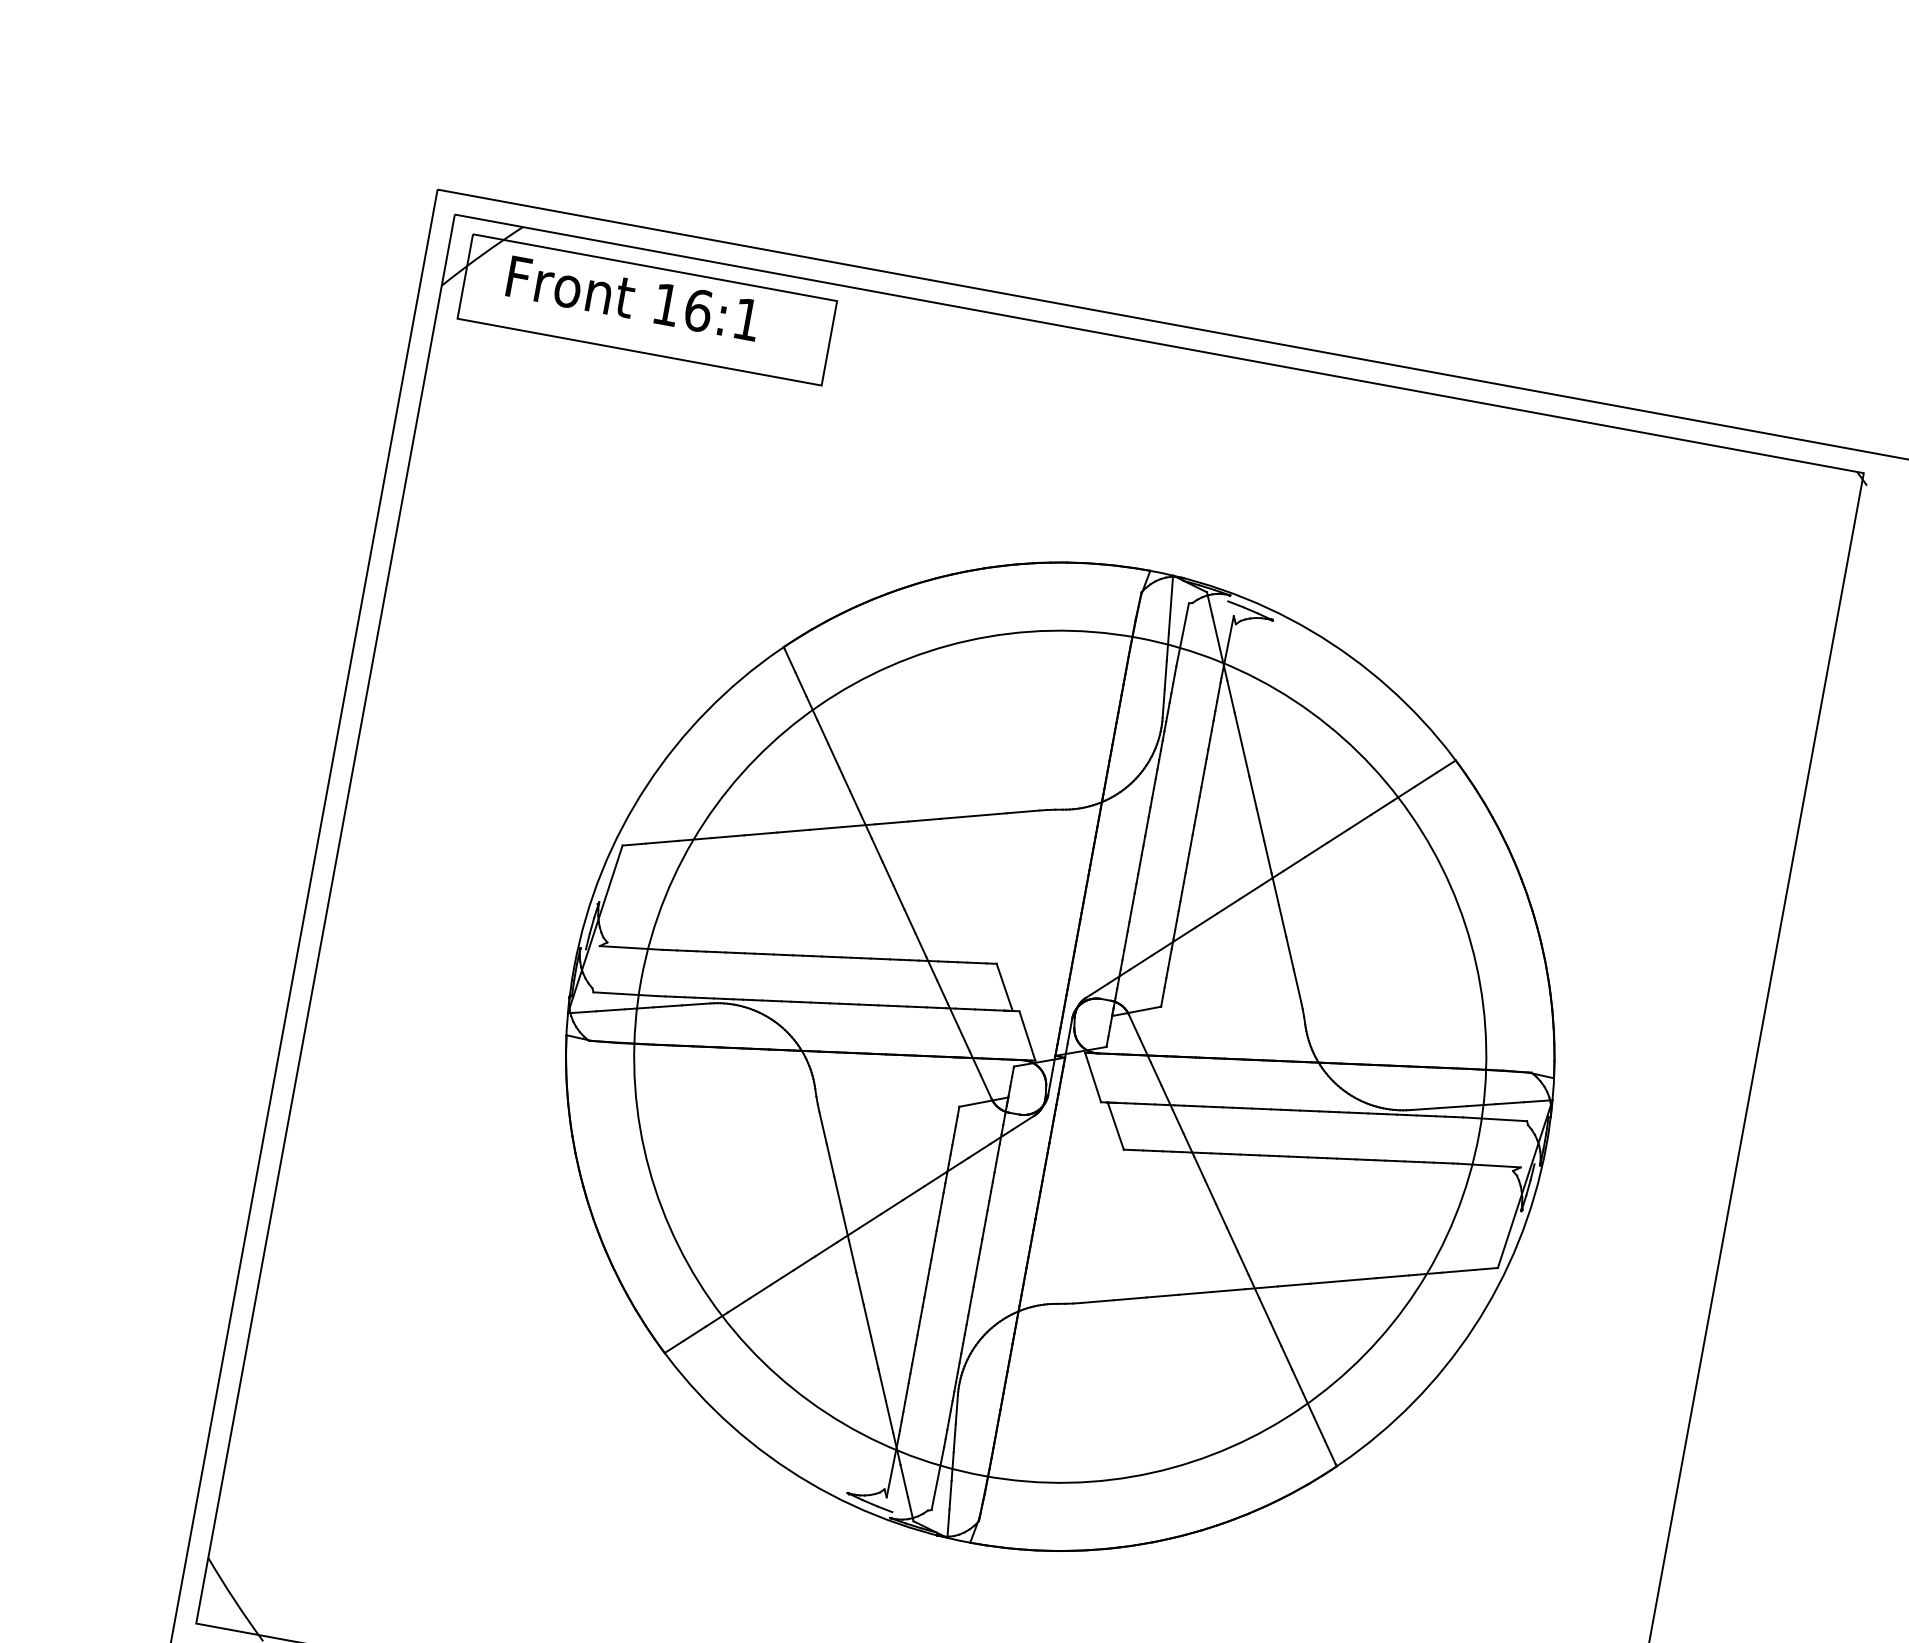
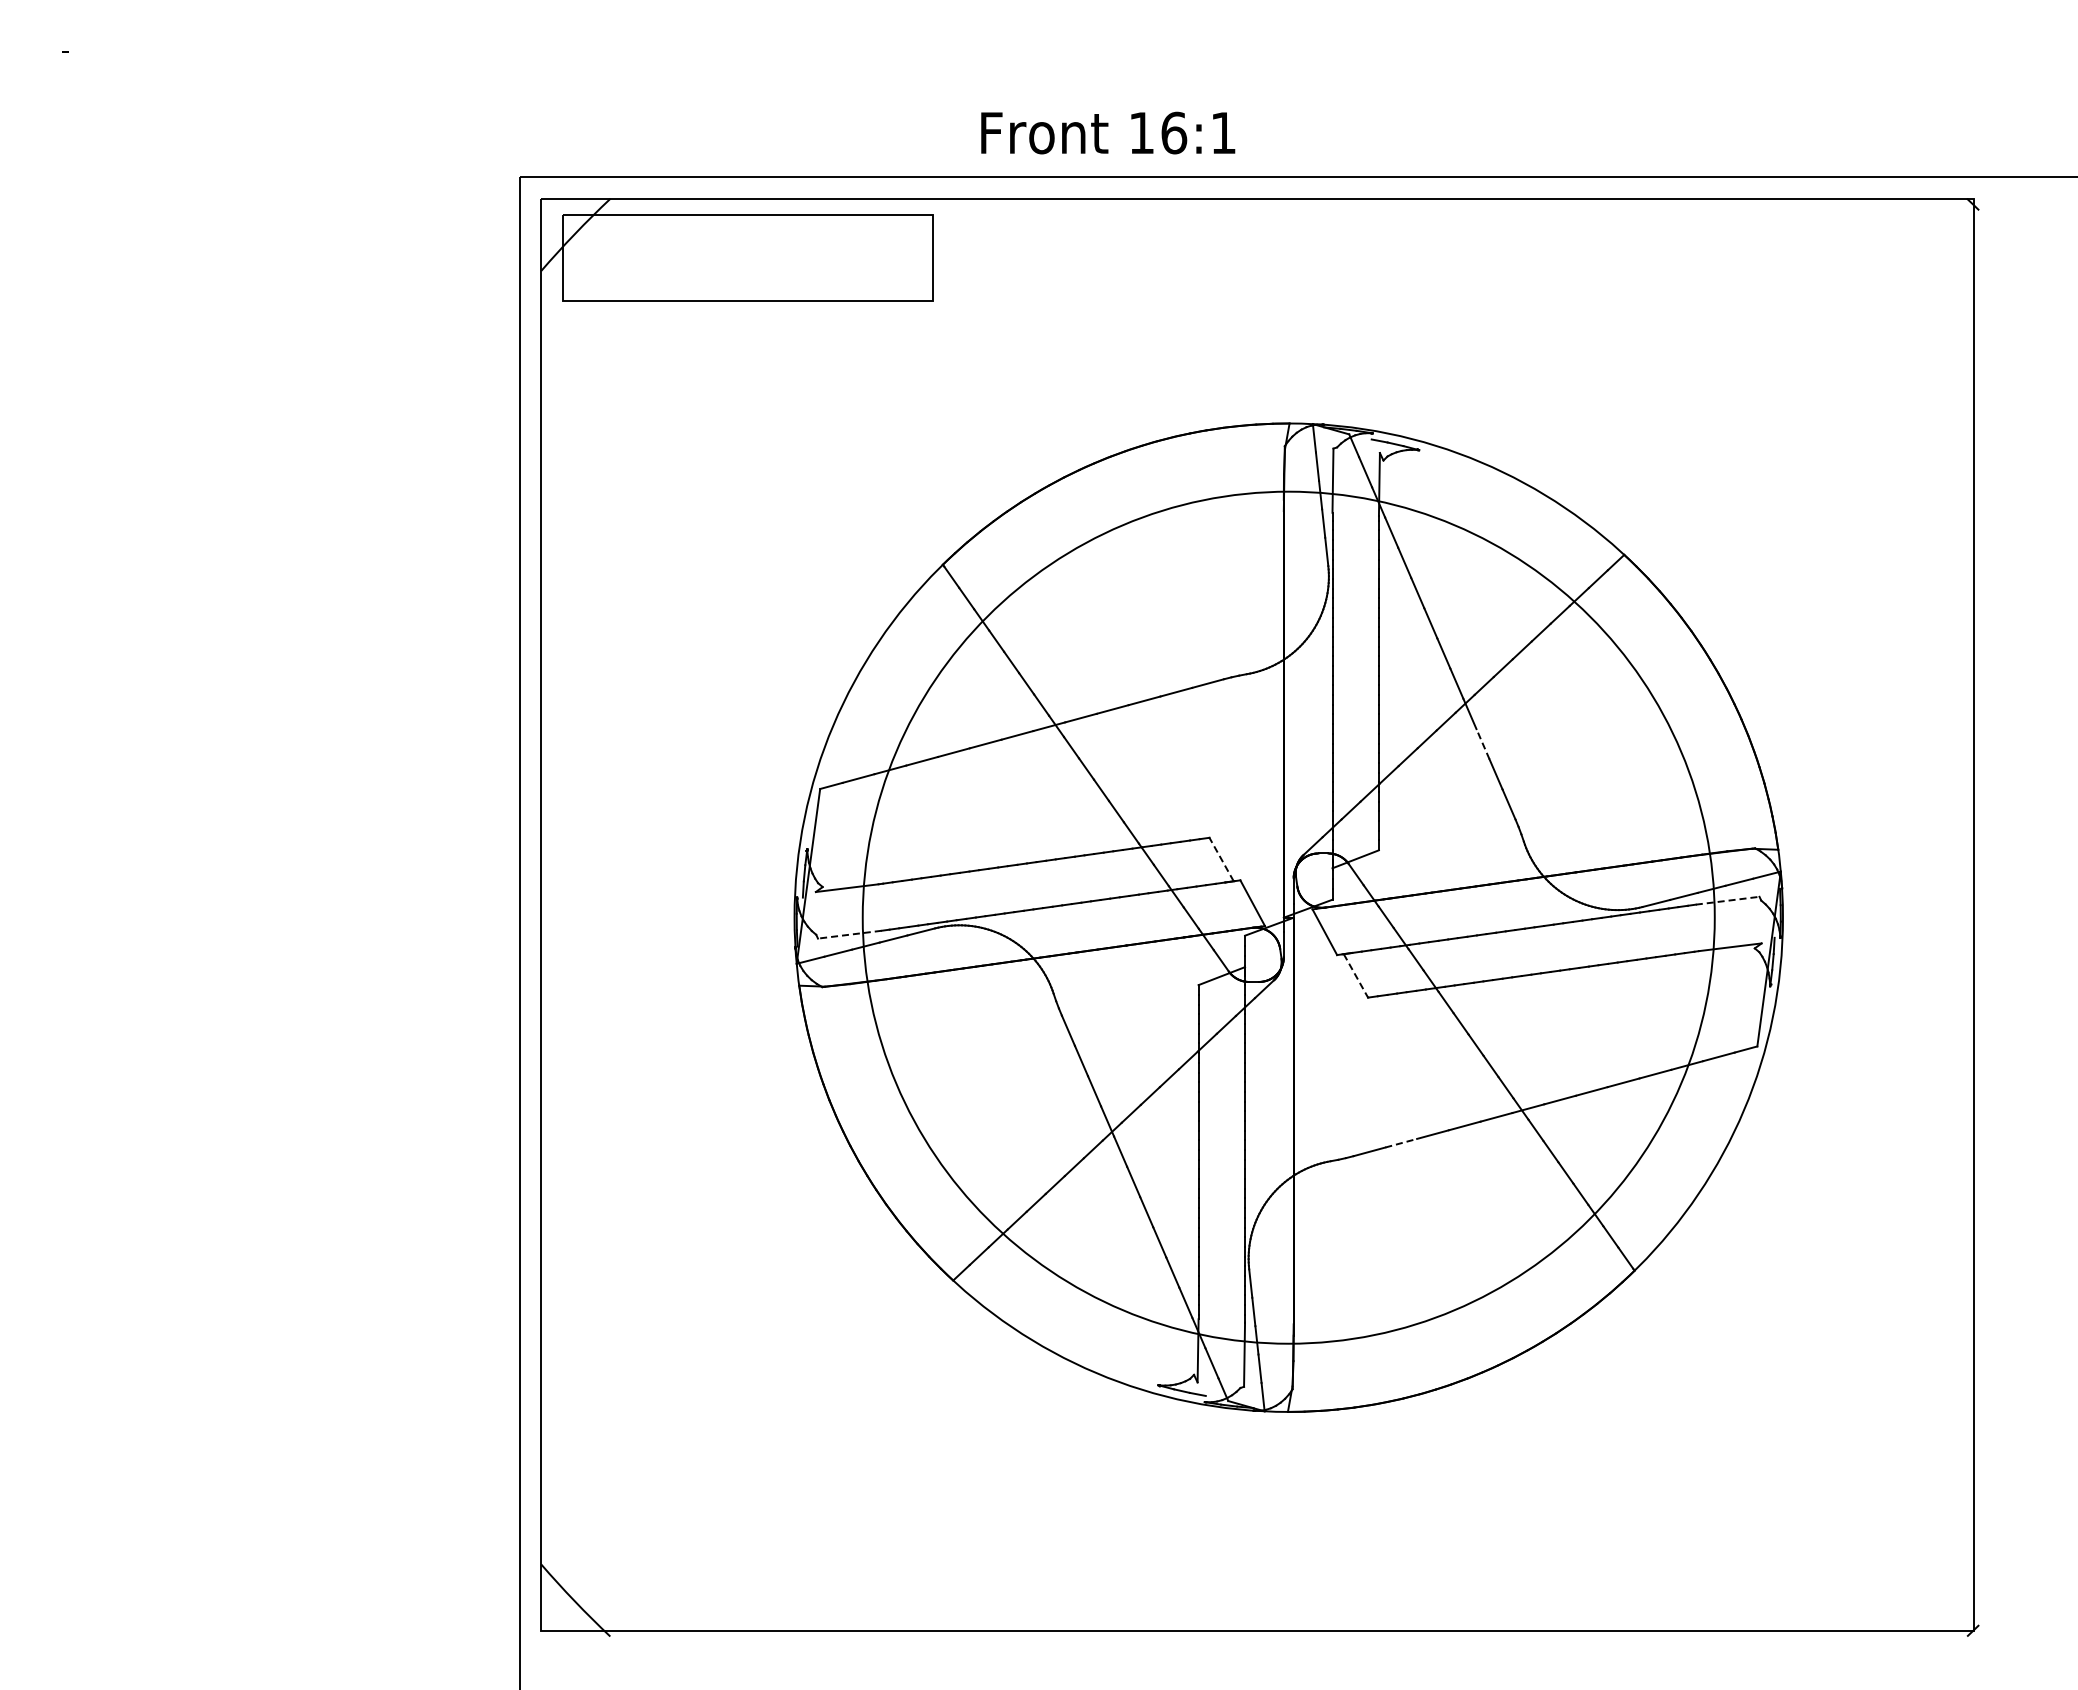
text: (633, 298) -> (1108, 132), moved
line: (1282, 920) -> (1482, 743), solid -> dashed
line: (1004, 987) -> (1221, 859), solid -> dashed
line: (625, 993) -> (849, 934), solid -> dashed
line: (1495, 1119) -> (1728, 900), solid -> dashed
line: (1115, 1125) -> (1355, 975), solid -> dashed
line: (1130, 1299) -> (1401, 1143), solid -> dashed

